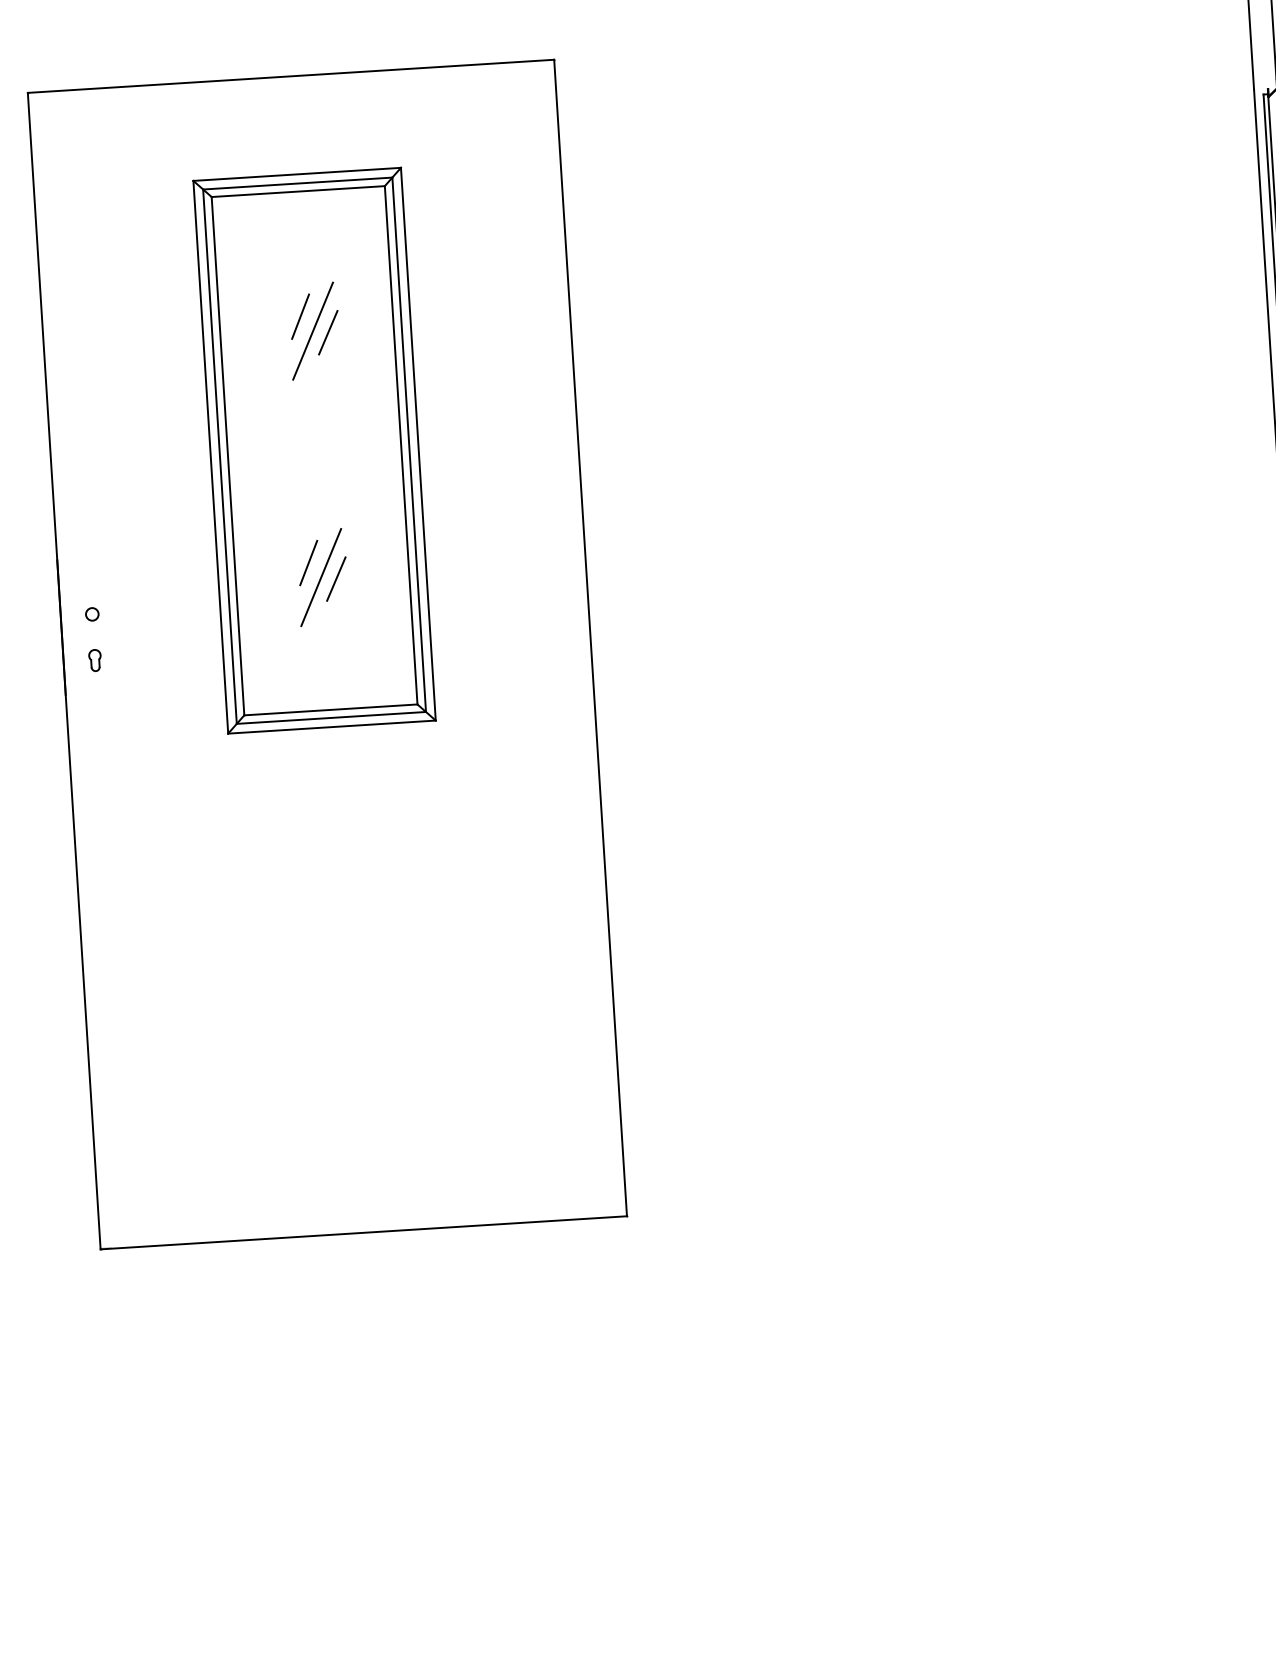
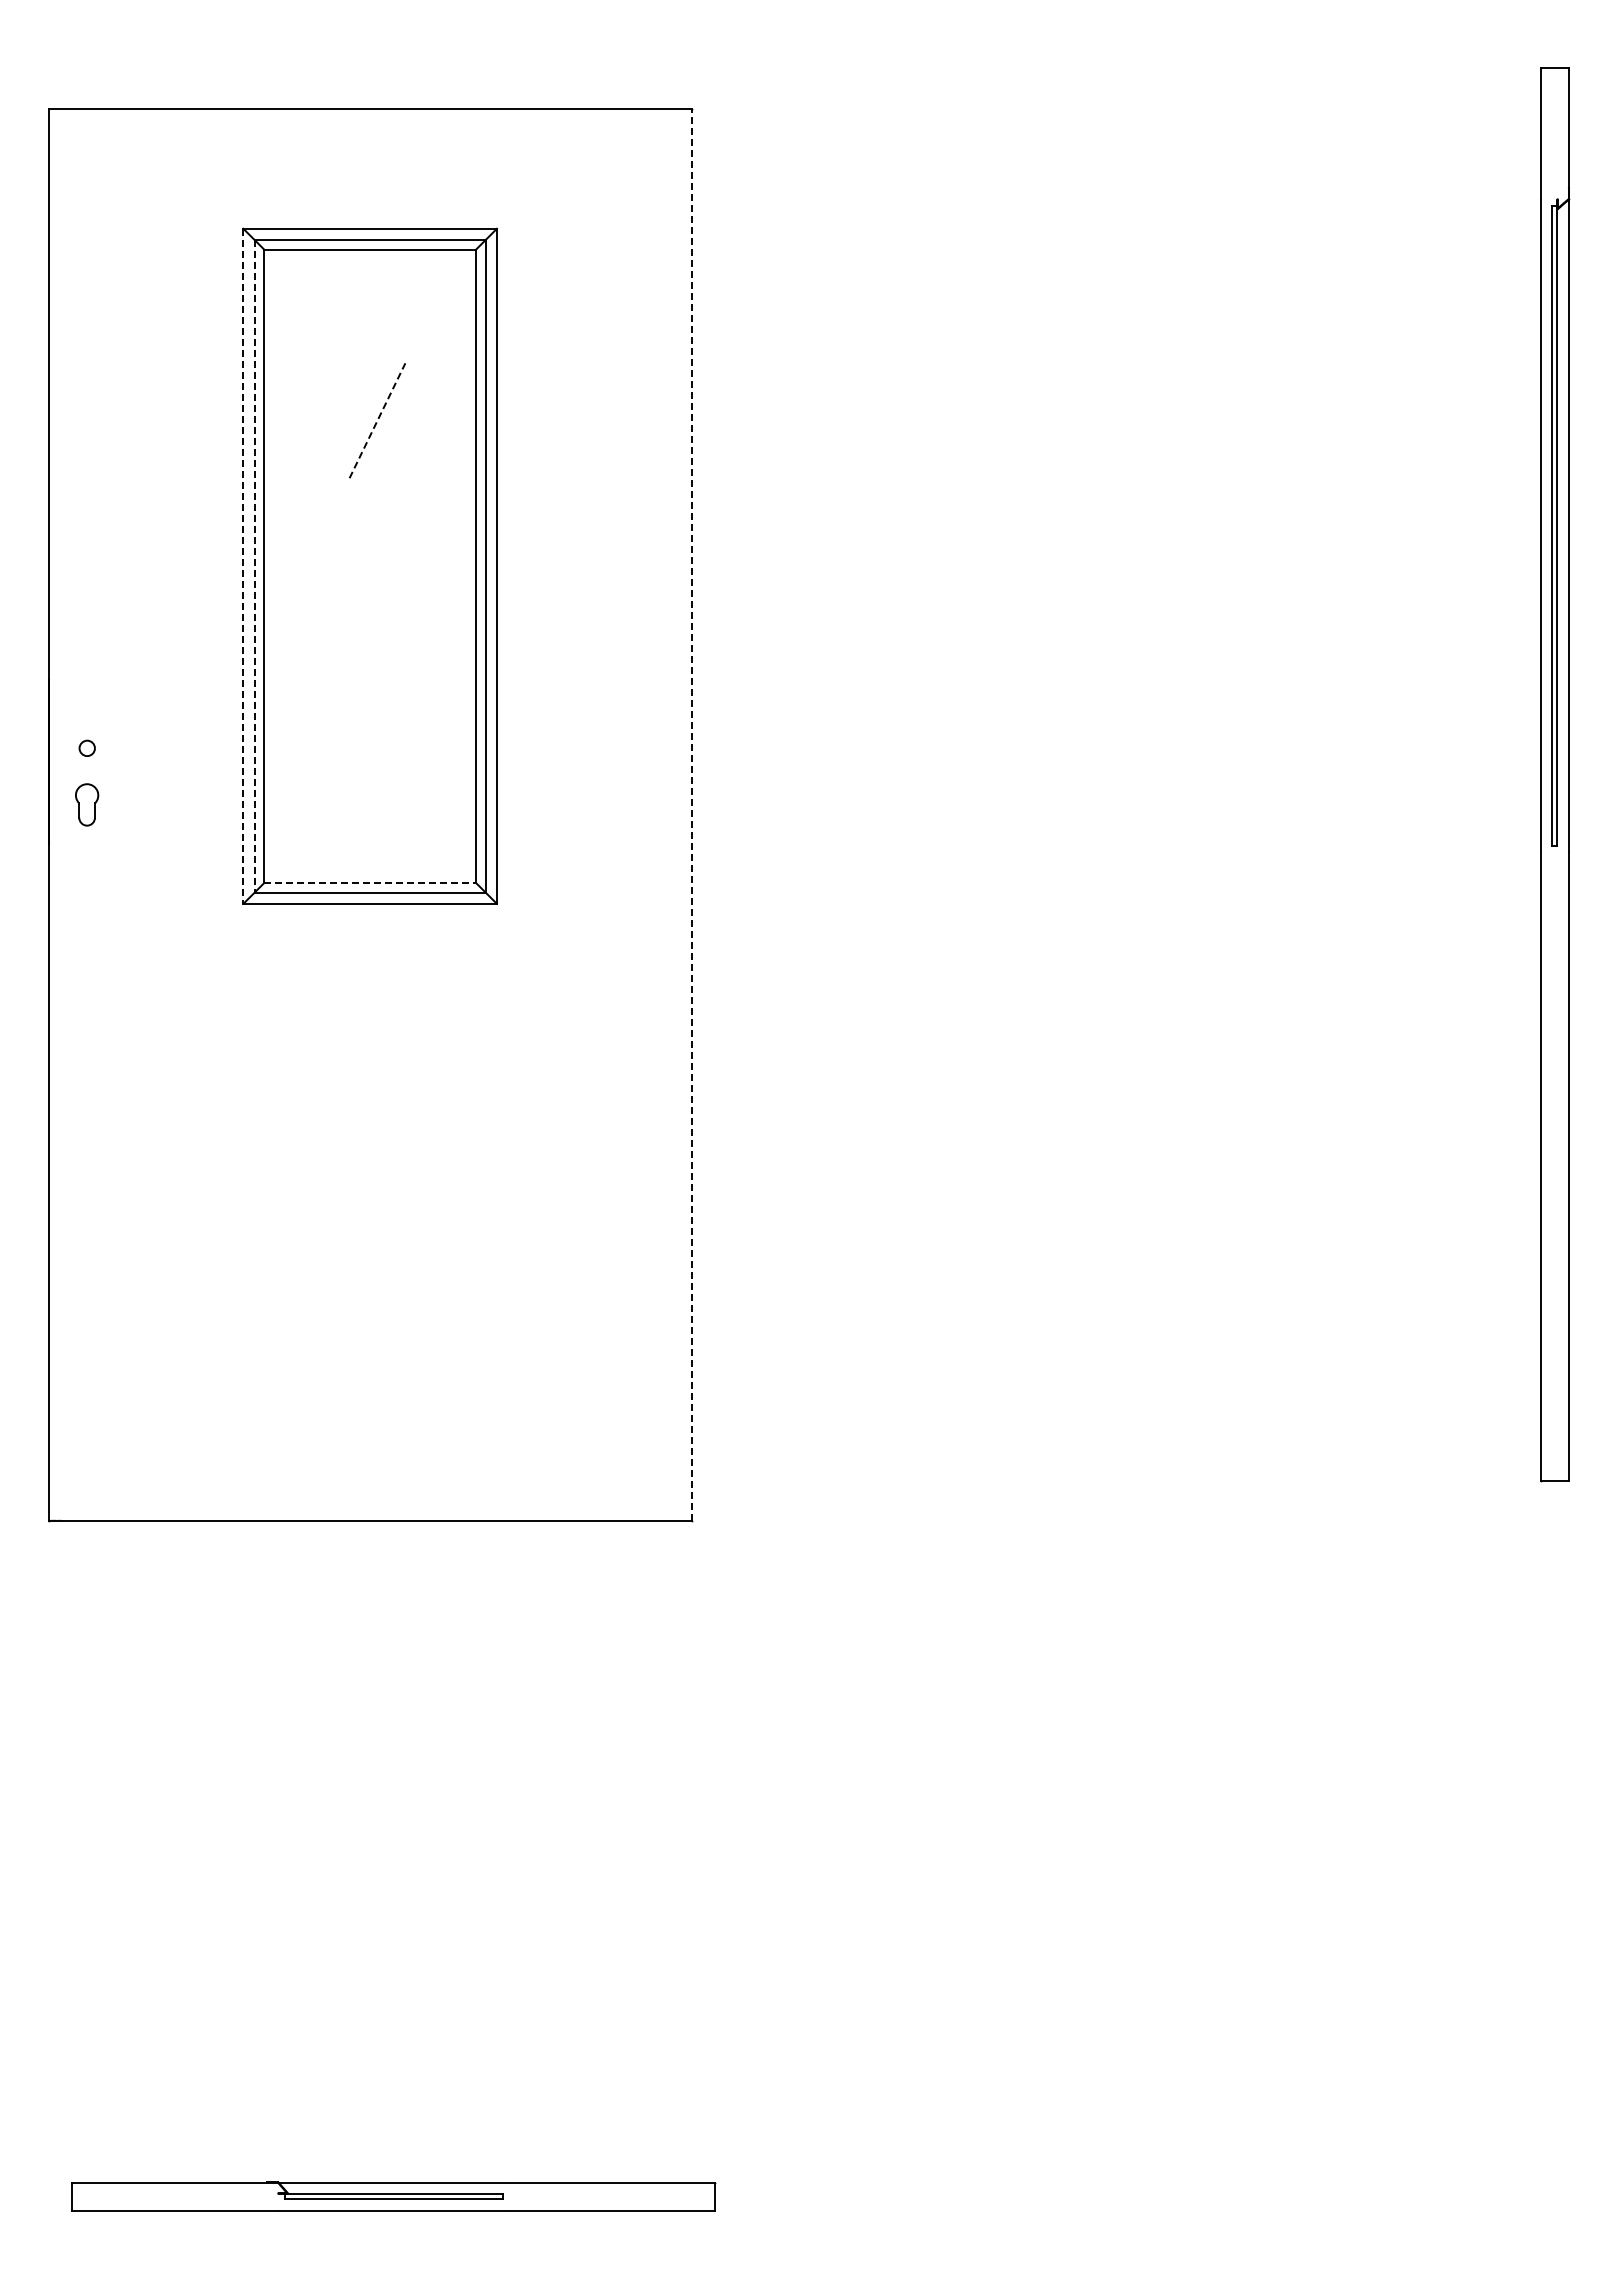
line: (300, 316) -> (363, 401), removed
line: (313, 330) -> (377, 420), solid -> dashed
line: (327, 332) -> (395, 423), removed
line: (219, 456) -> (254, 566), solid -> dashed
line: (210, 457) -> (243, 566), solid -> dashed
line: (308, 563) -> (354, 702), removed
line: (321, 577) -> (368, 720), removed
line: (336, 578) -> (386, 723), removed
line: (590, 637) -> (691, 814), solid -> dashed
part: (95, 660) -> (87, 804), size x1.6
line: (331, 709) -> (370, 882), solid -> dashed

